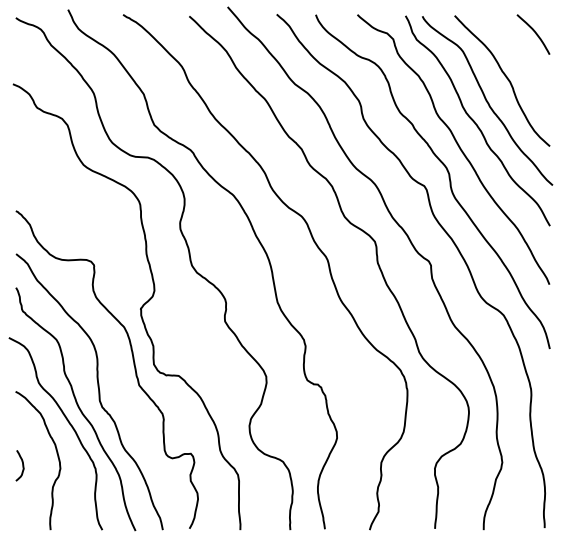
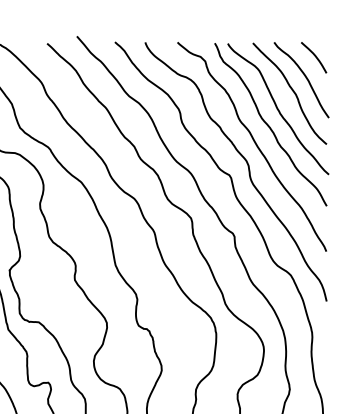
curve: (522, 60) -> (305, 77), added

